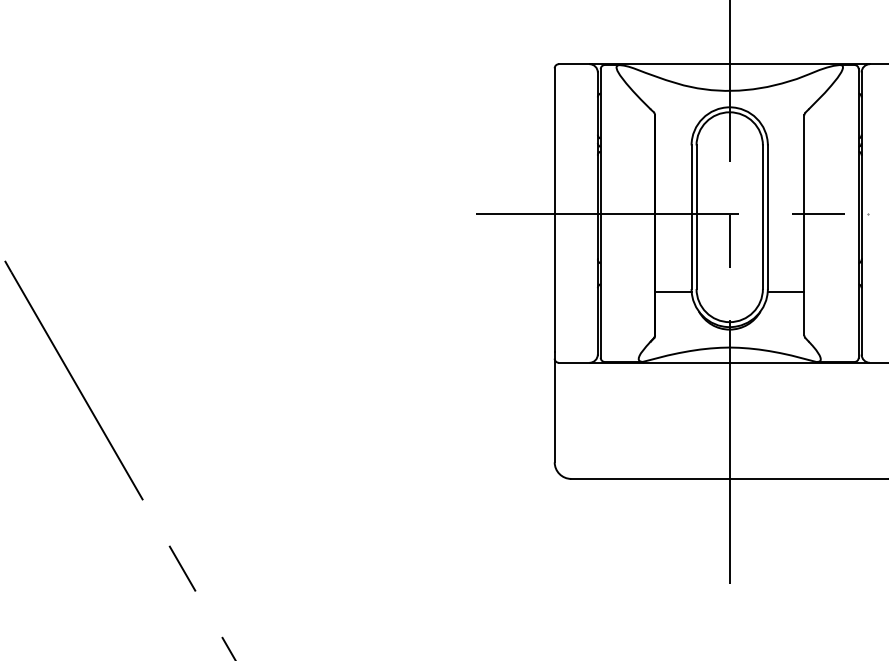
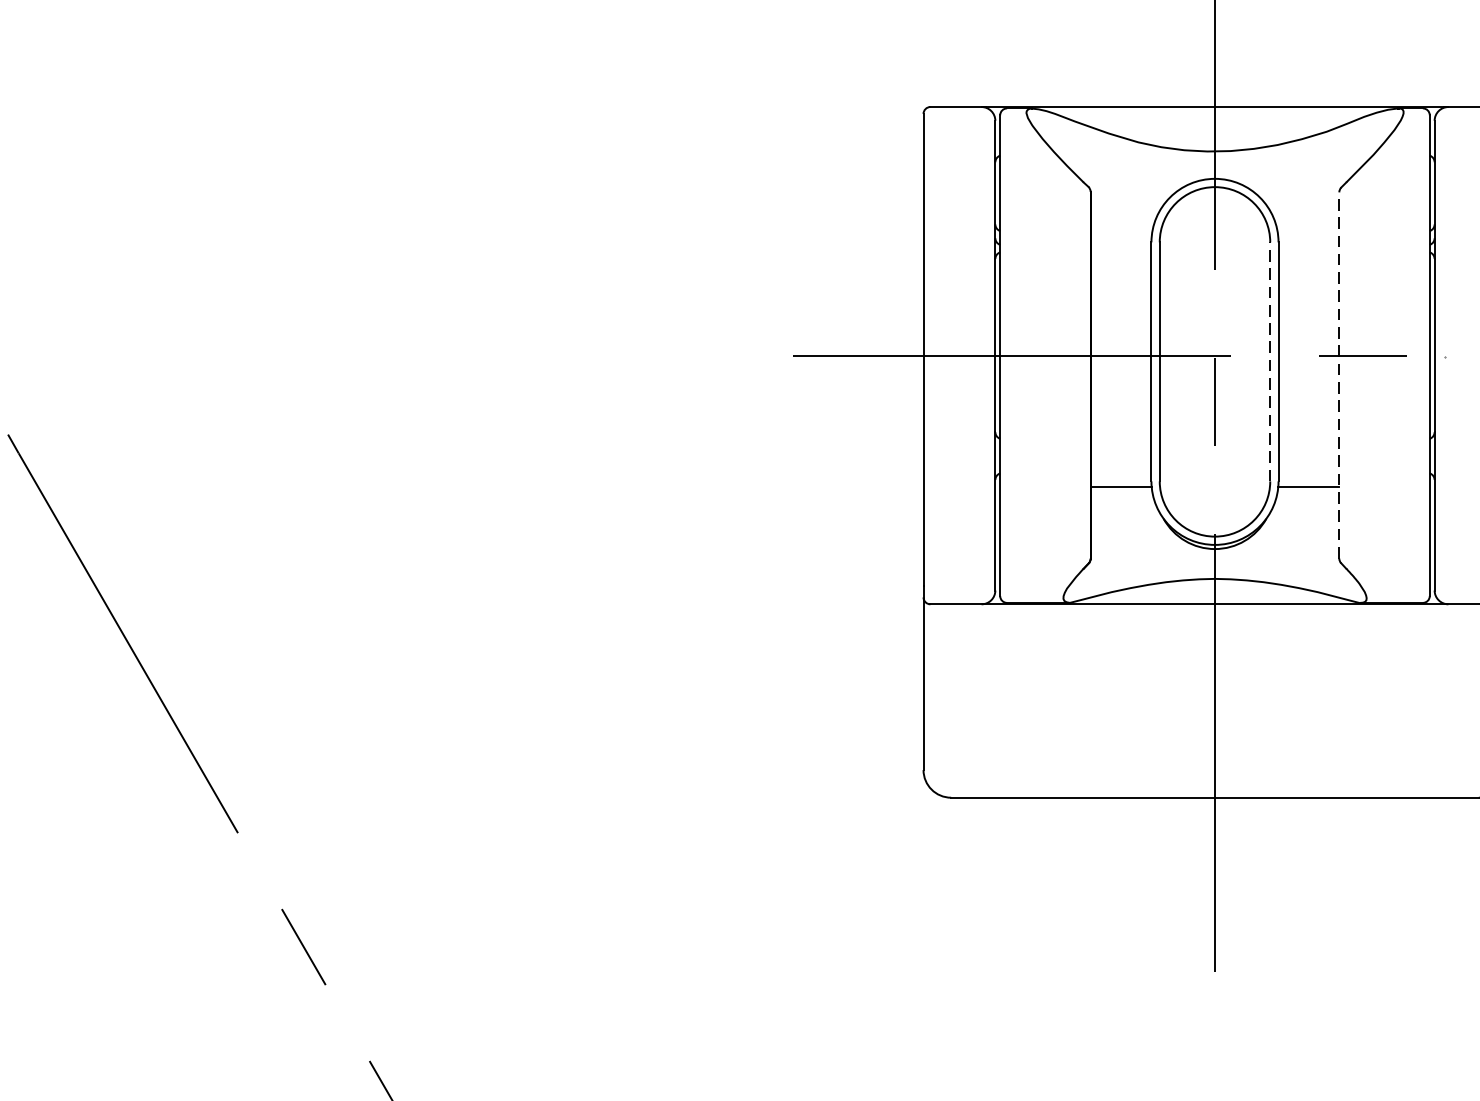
line: (762, 217) -> (1269, 362), solid -> dashed
line: (804, 225) -> (1339, 375), solid -> dashed

